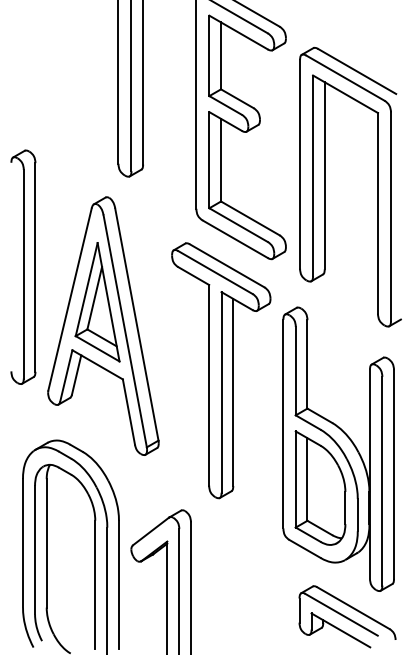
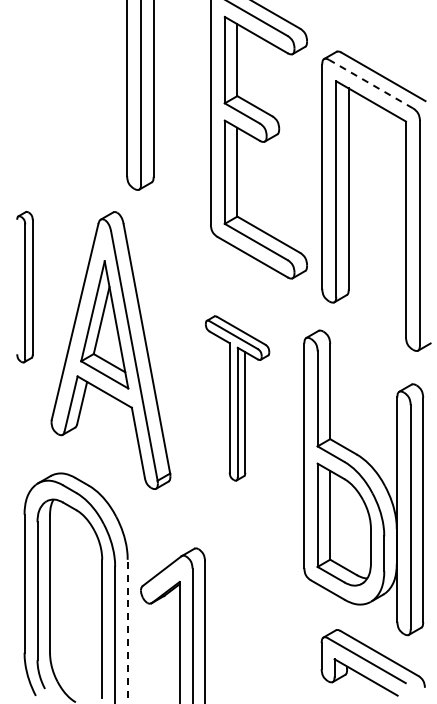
line: (344, 77) -> (370, 83), solid -> dashed
part: (22, 266) -> (24, 286), size x0.6
part: (221, 370) -> (237, 398), size x0.6
line: (118, 584) -> (127, 628), solid -> dashed

